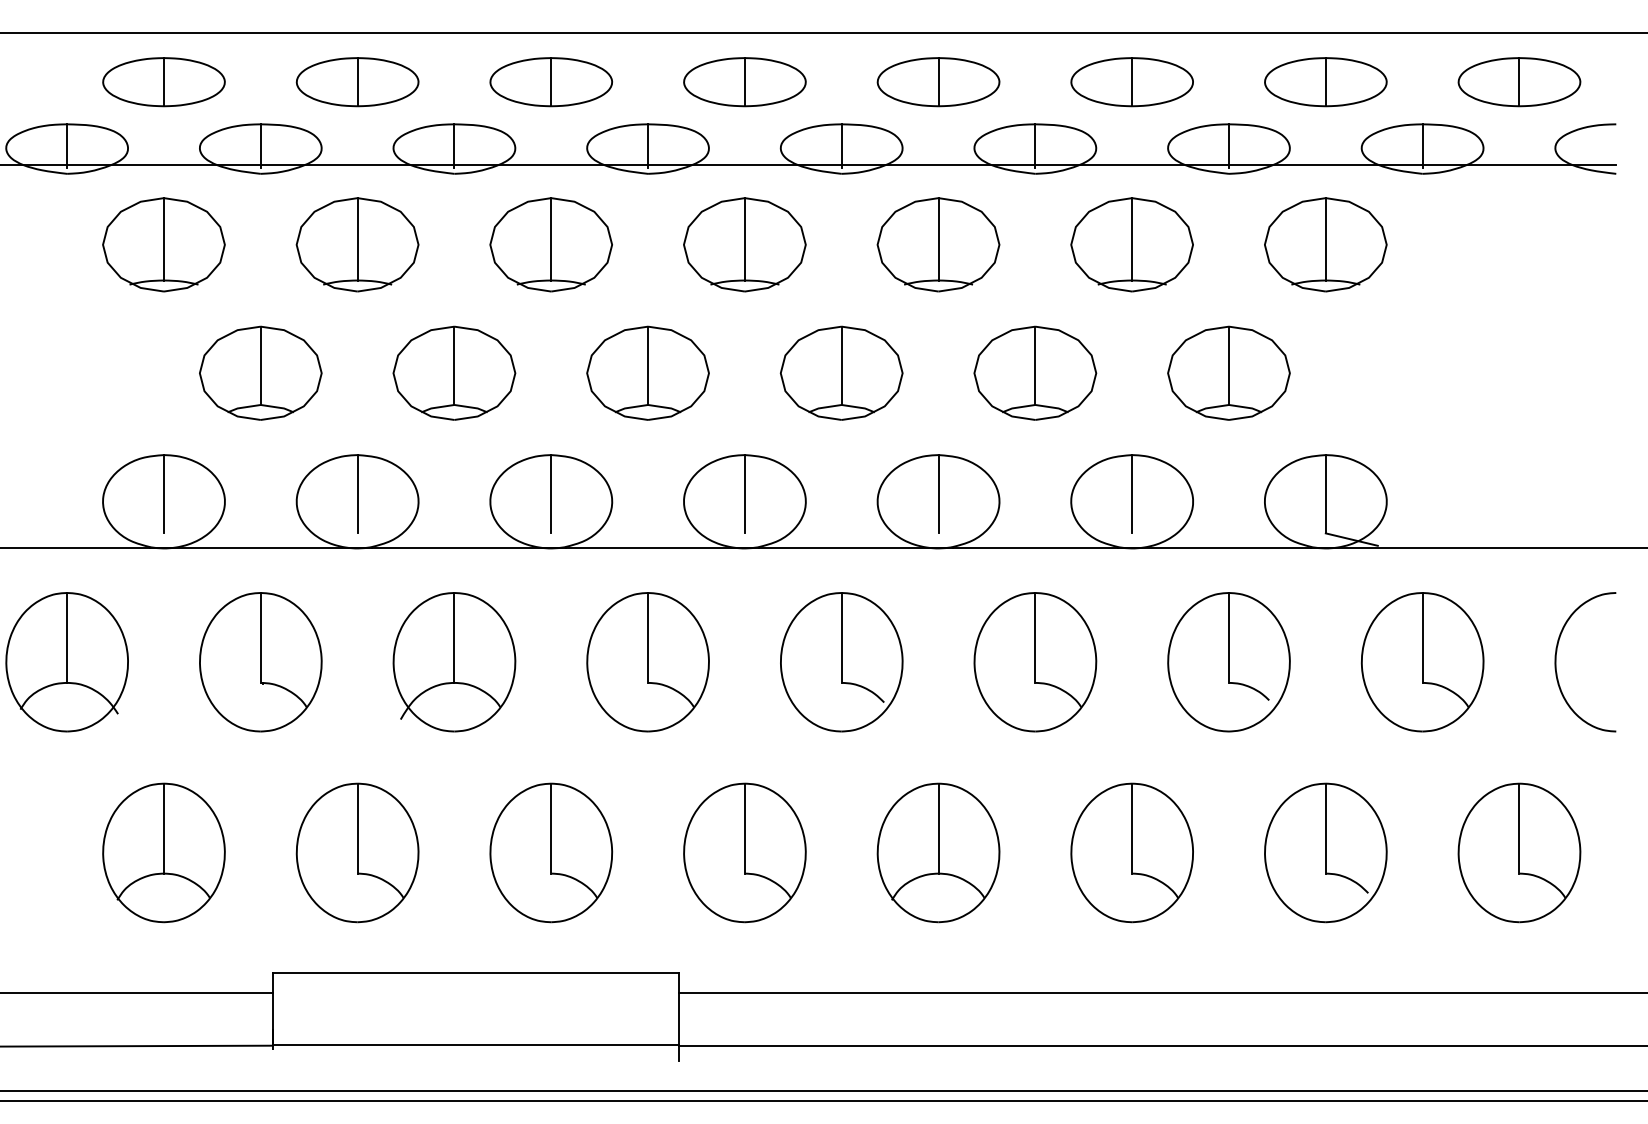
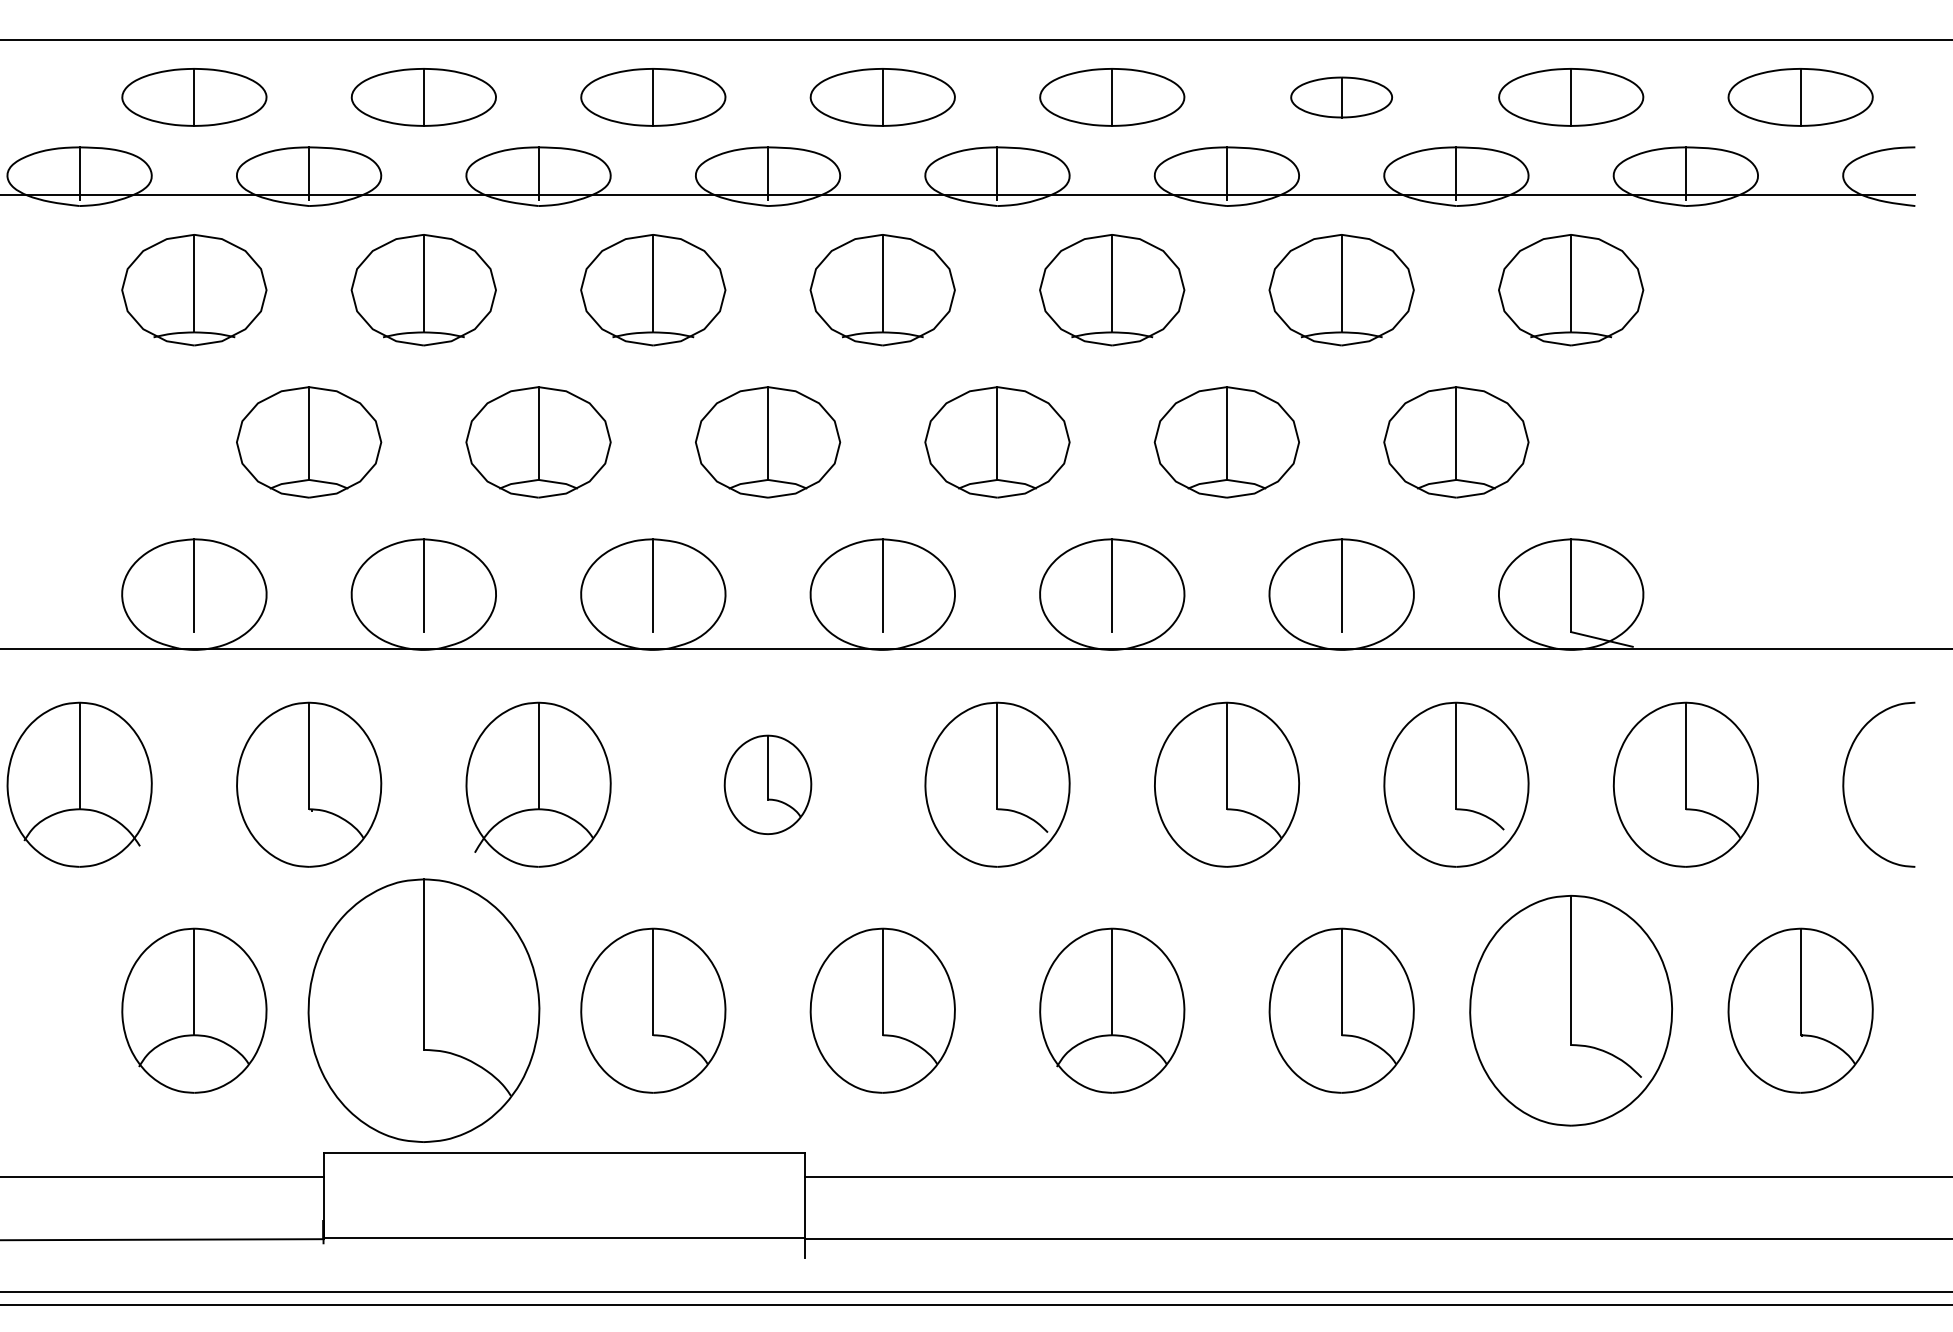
part: (1131, 82) -> (1340, 97), size x0.7
part: (647, 662) -> (767, 785), size x0.6
part: (357, 852) -> (423, 1010), size x1.6
part: (1325, 852) -> (1570, 1010), size x1.4

